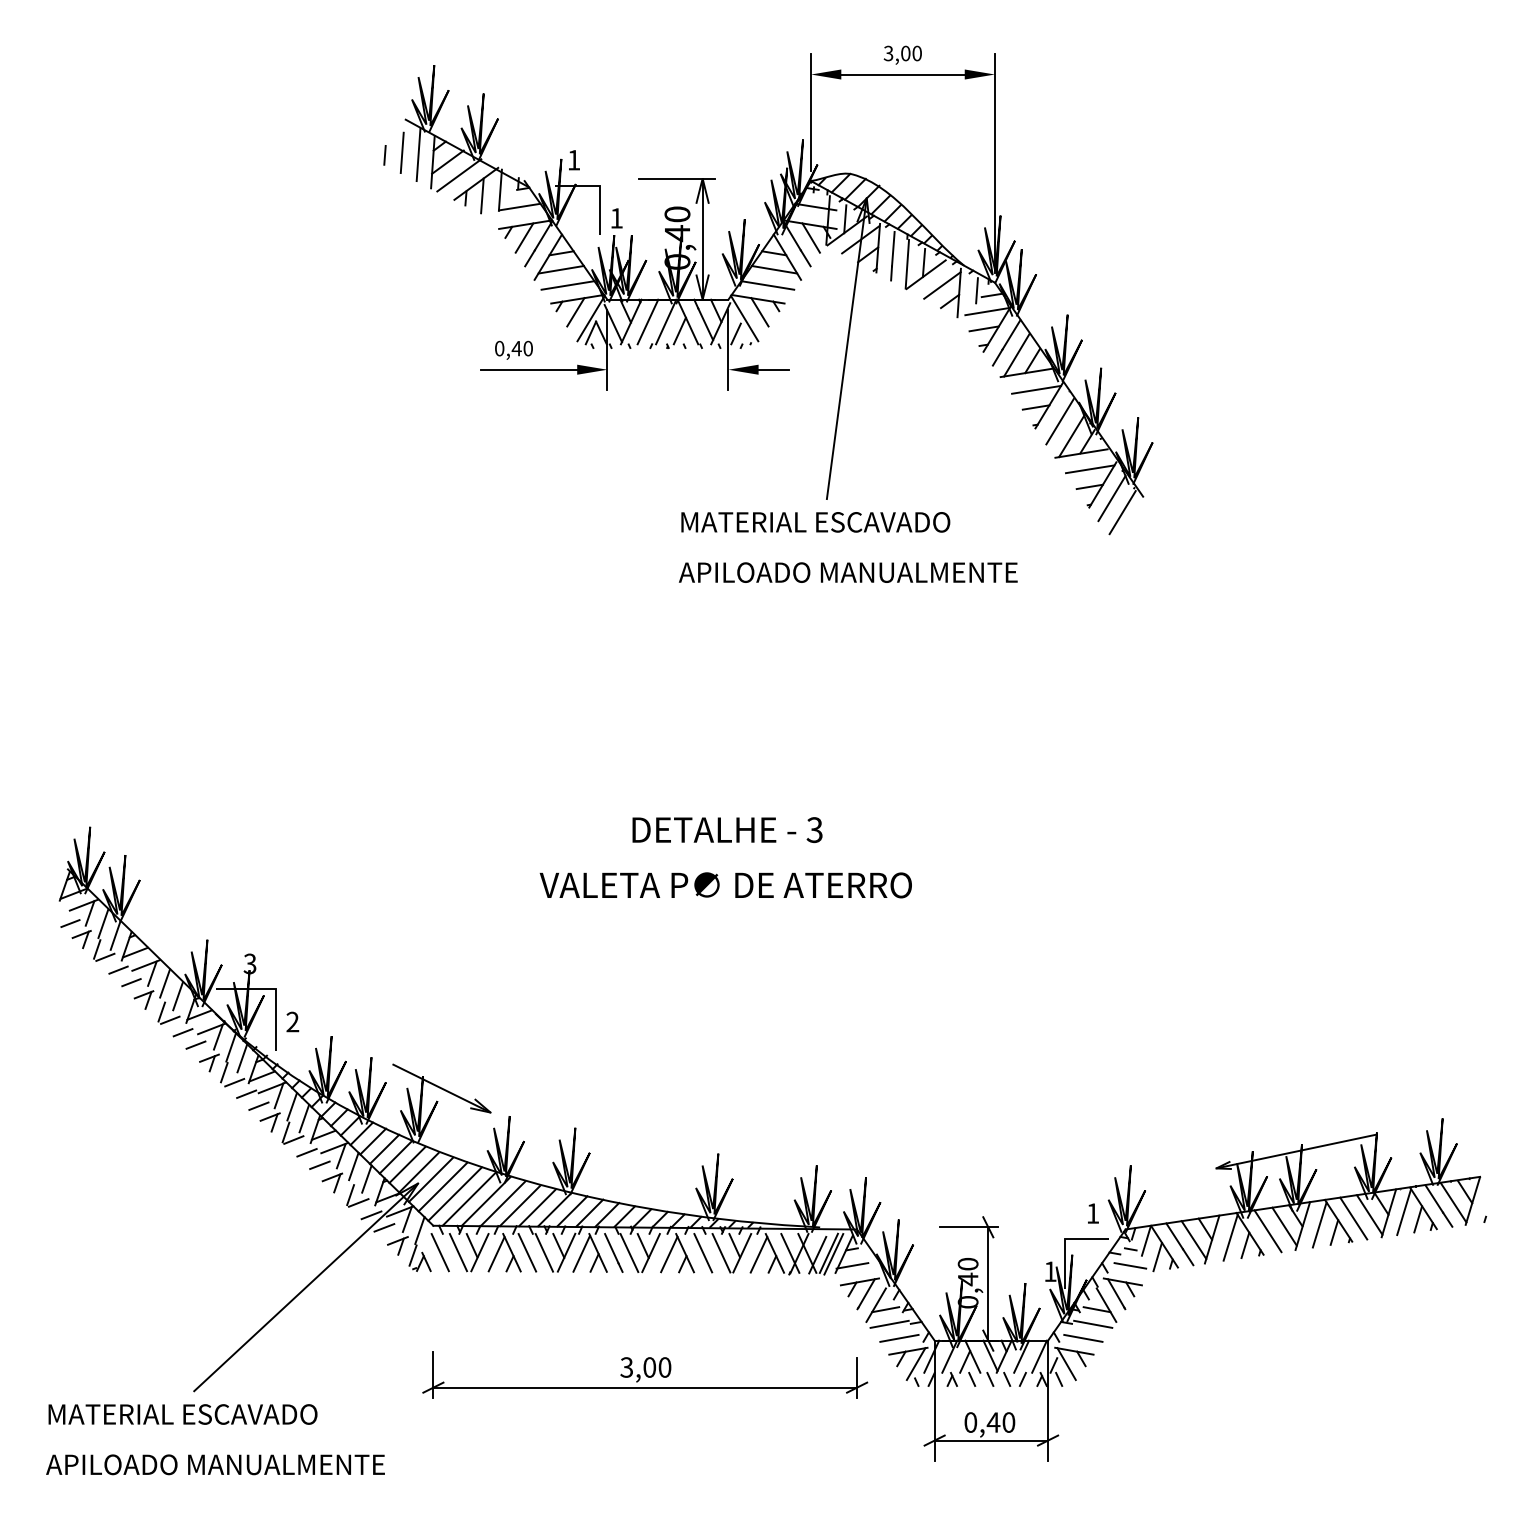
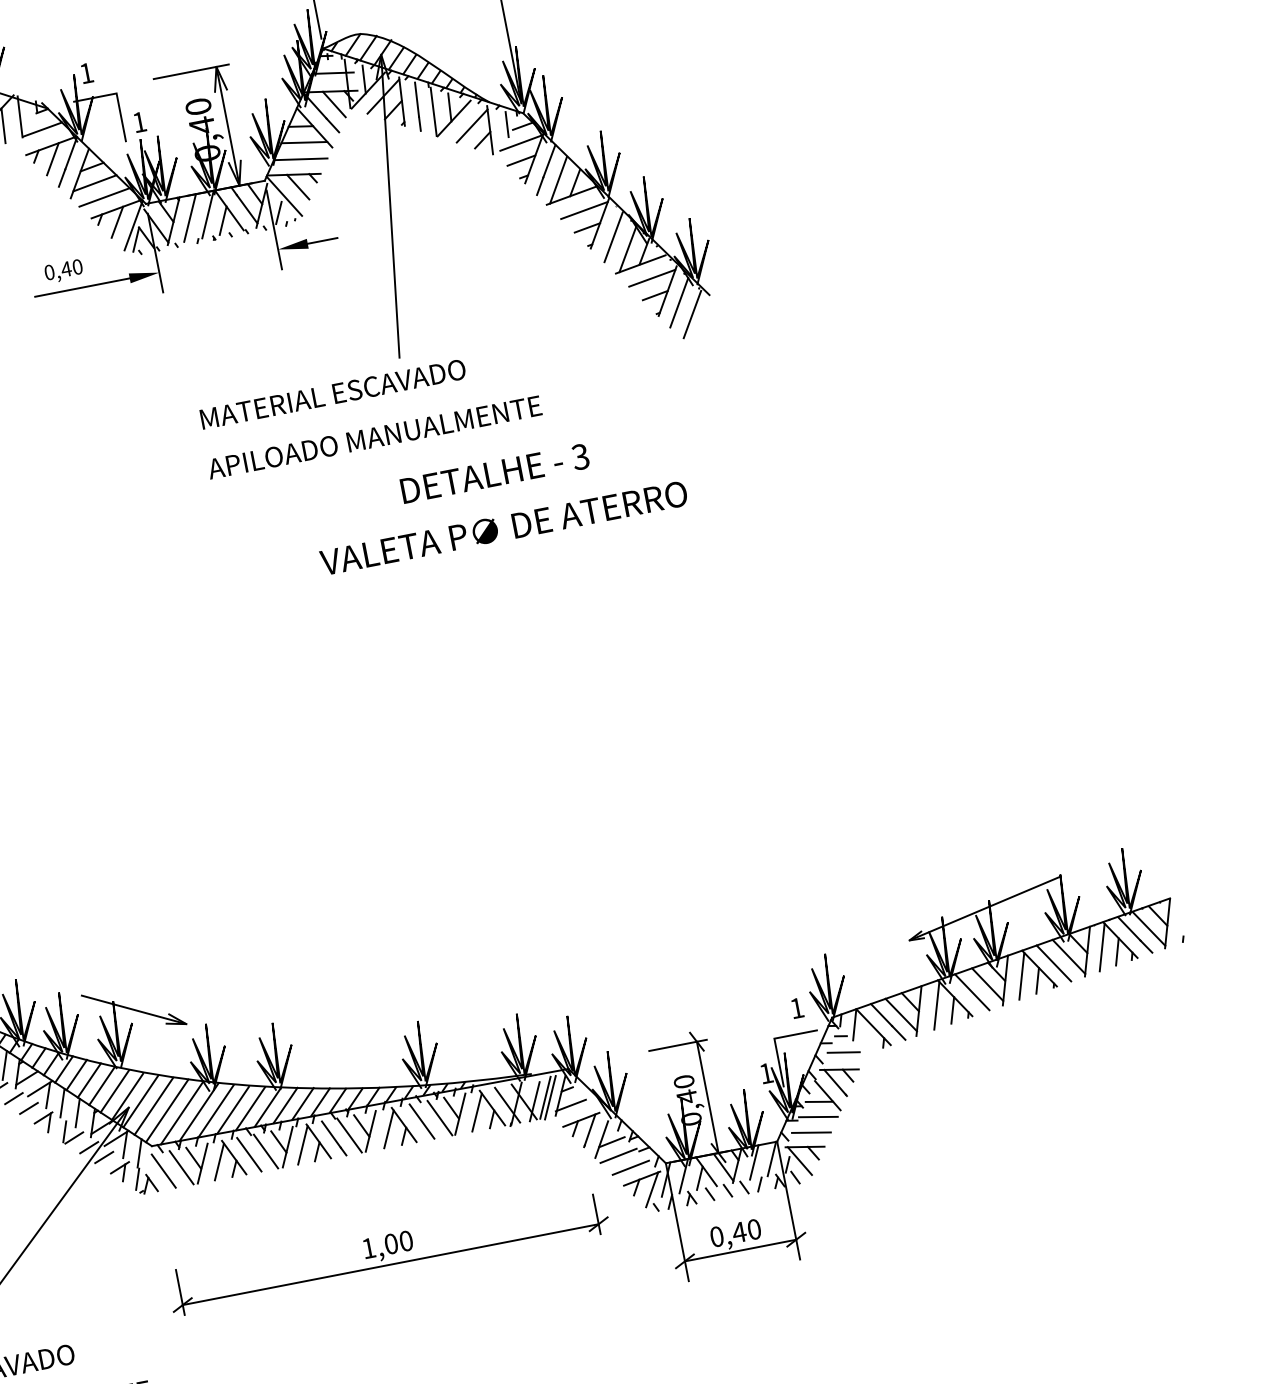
text: (848, 547) -> (370, 412), moved
text: (725, 857) -> (498, 500), moved
line: (1157, 1256) -> (868, 1038), removed
text: (626, 1367) -> (368, 1248), 3,00 -> 1,00

